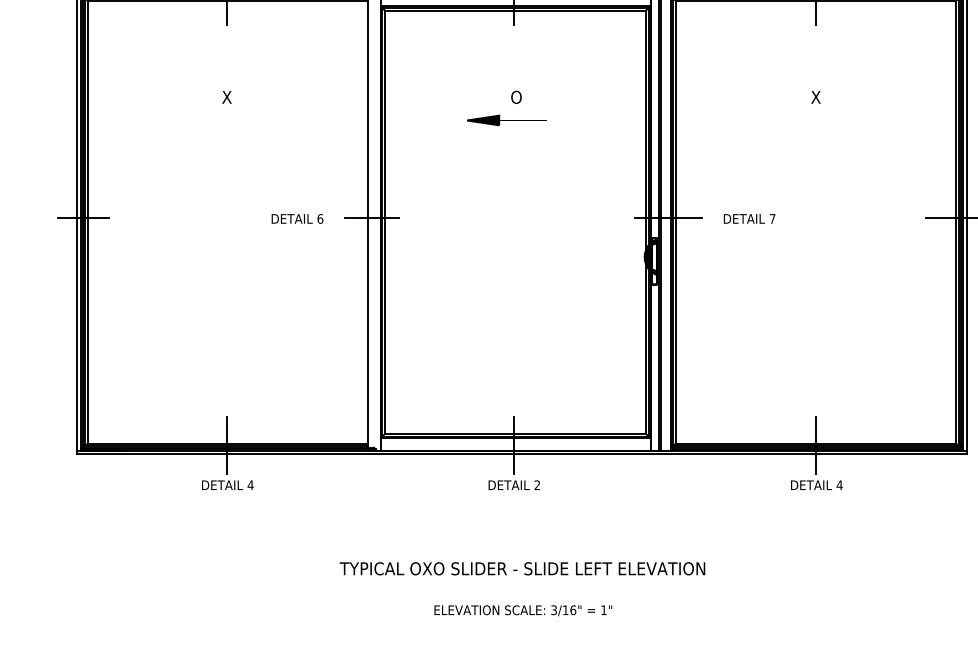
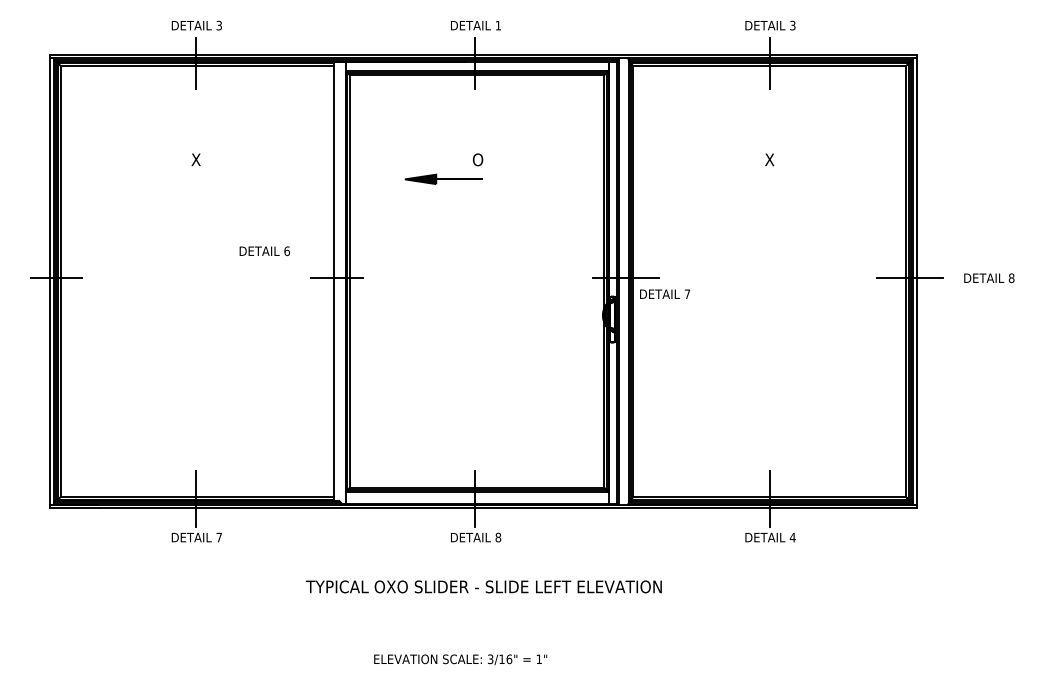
part: (506, 119) -> (443, 178), moved
text: (297, 218) -> (264, 250), moved
text: (749, 218) -> (664, 293), moved
text: (250, 485) -> (219, 537), 4 -> 7
text: (537, 485) -> (498, 537), 2 -> 8
text: (522, 568) -> (483, 586), moved
text: (523, 610) -> (460, 659), moved

